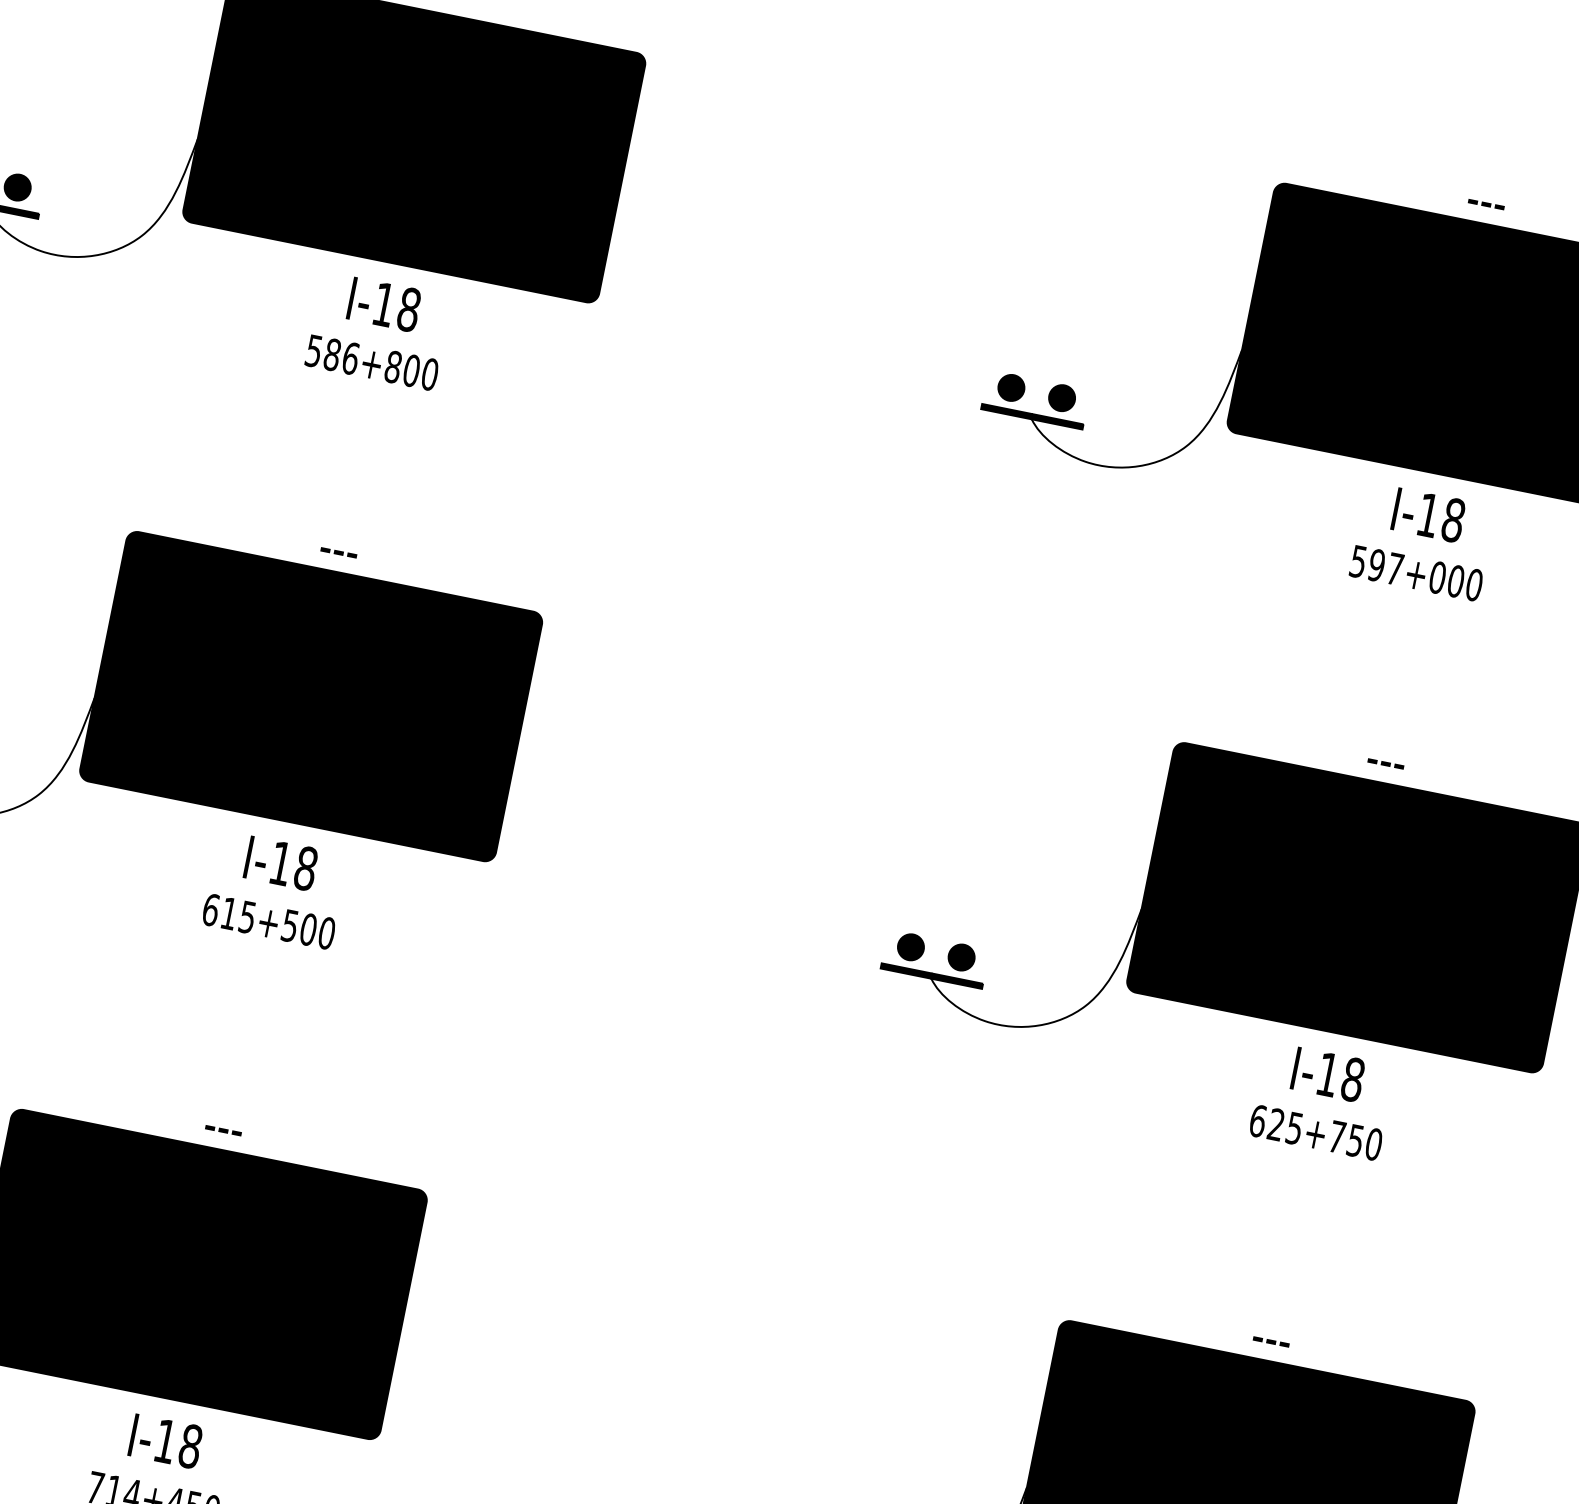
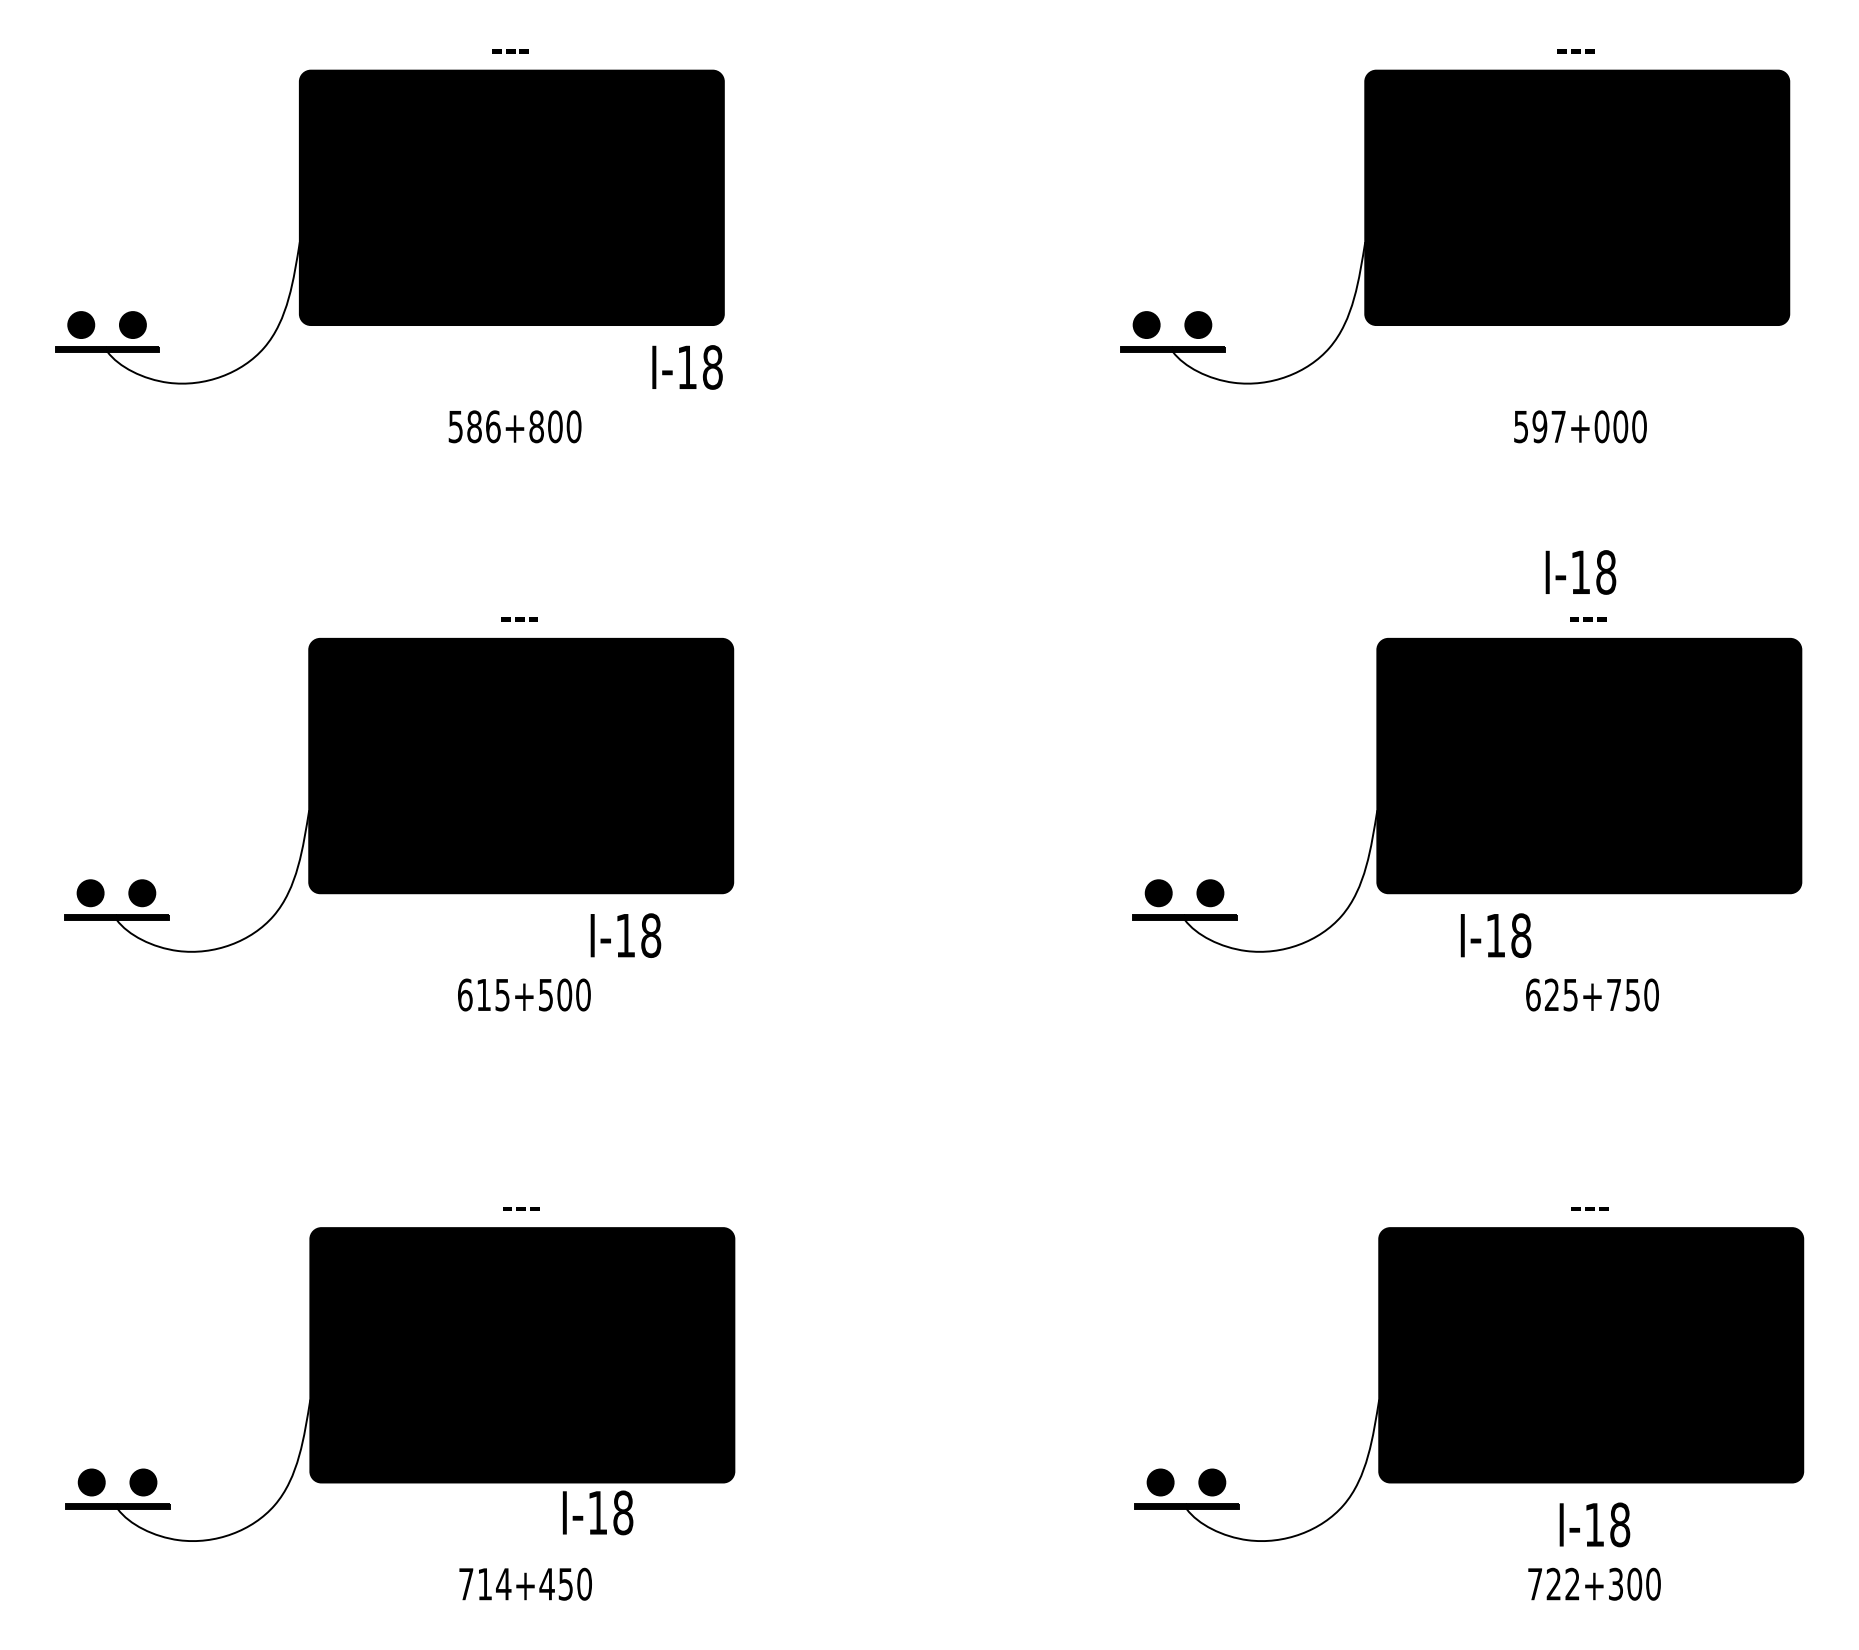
text: (384, 304) -> (687, 367), moved
text: (1428, 515) -> (1580, 572), moved
text: (280, 863) -> (625, 935), moved
text: (1327, 1074) -> (1495, 935), moved
text: (165, 1440) -> (597, 1512), moved

